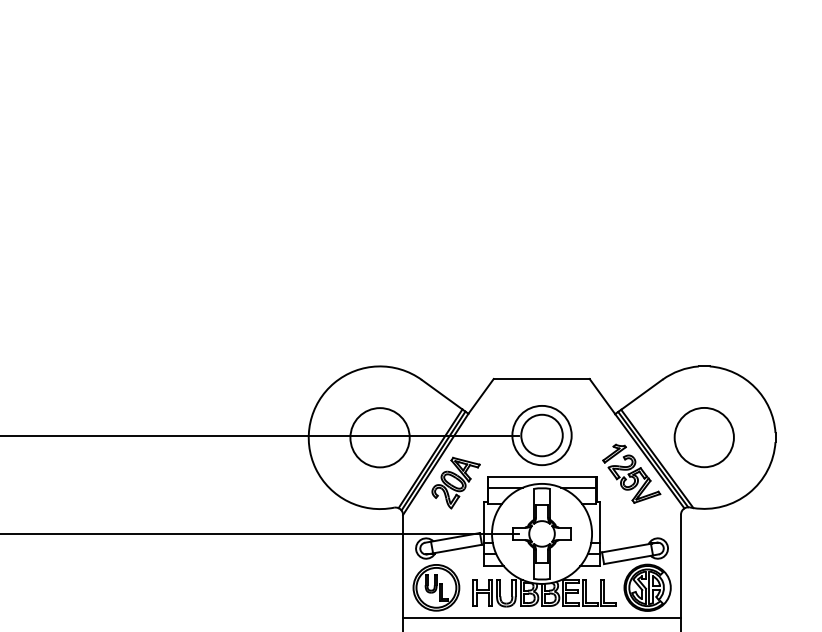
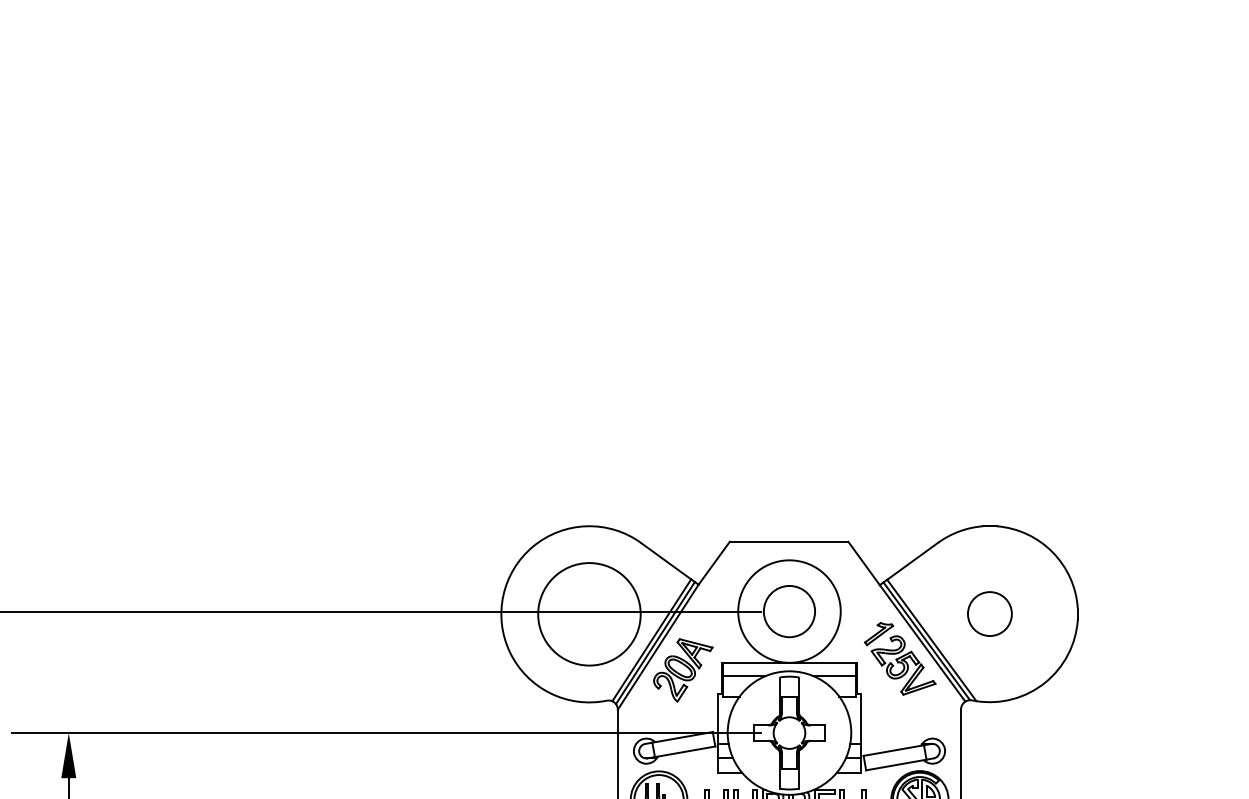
circle: (542, 435) -> (789, 611), size x1.4
circle: (380, 437) -> (589, 613), size x1.4
circle: (703, 437) -> (989, 613), size x0.6

